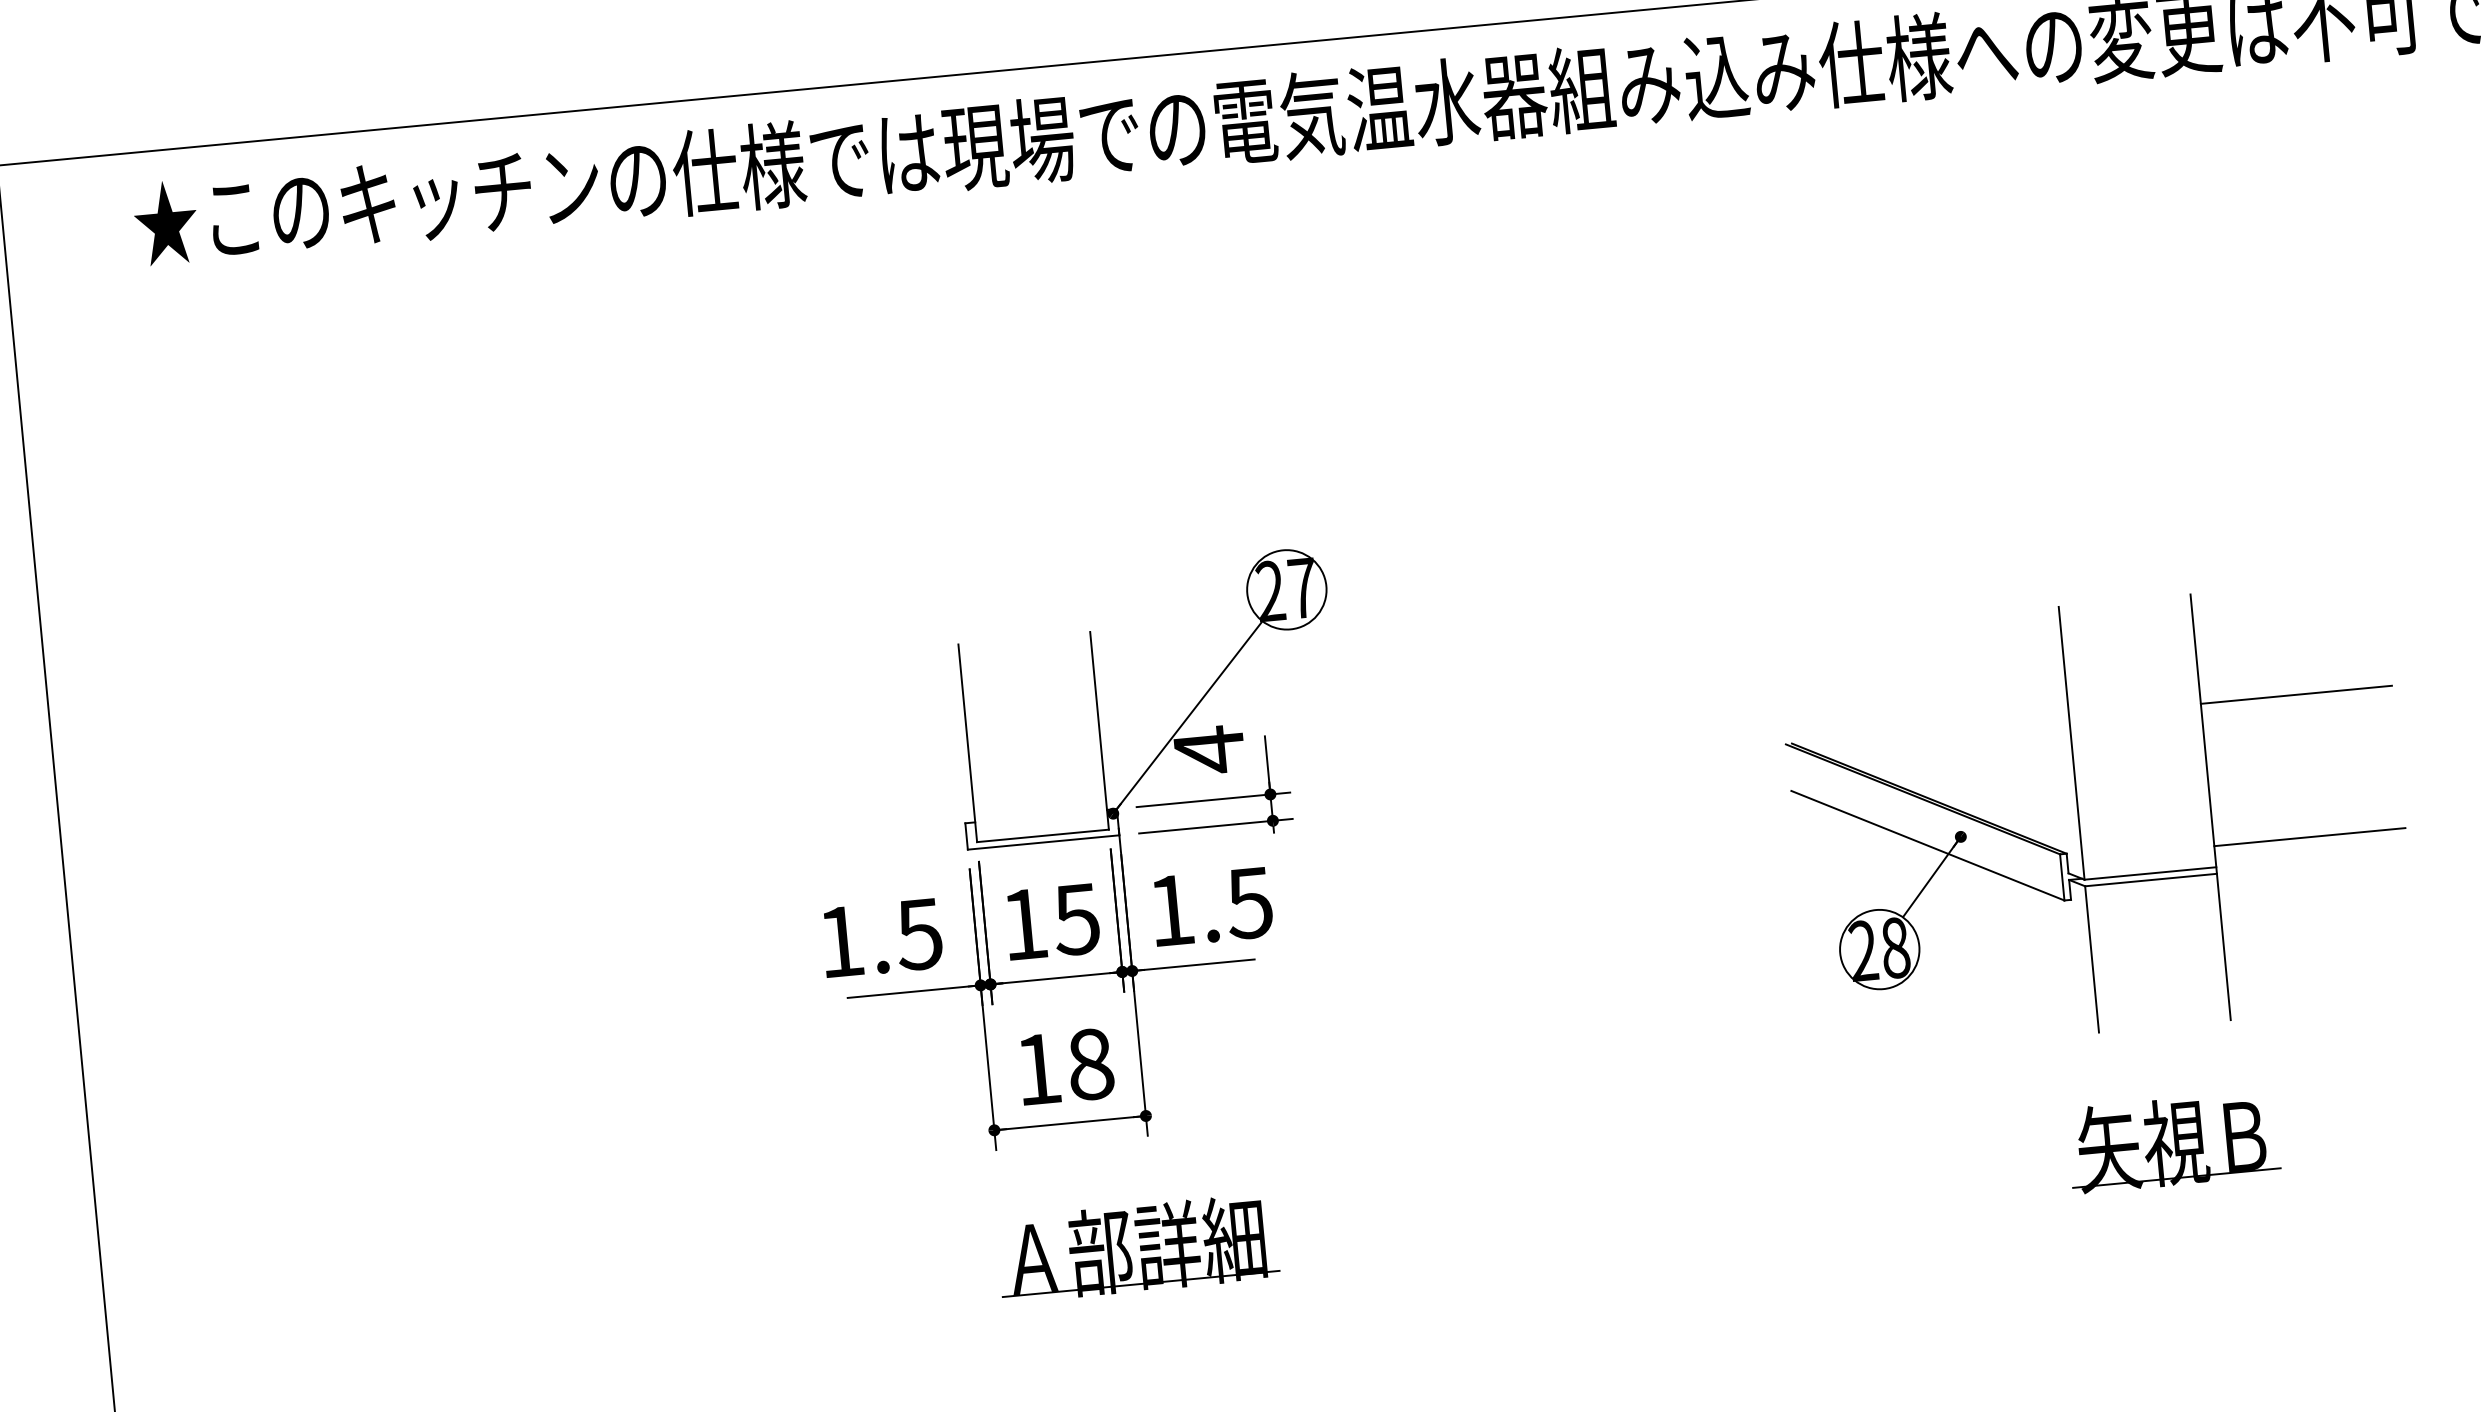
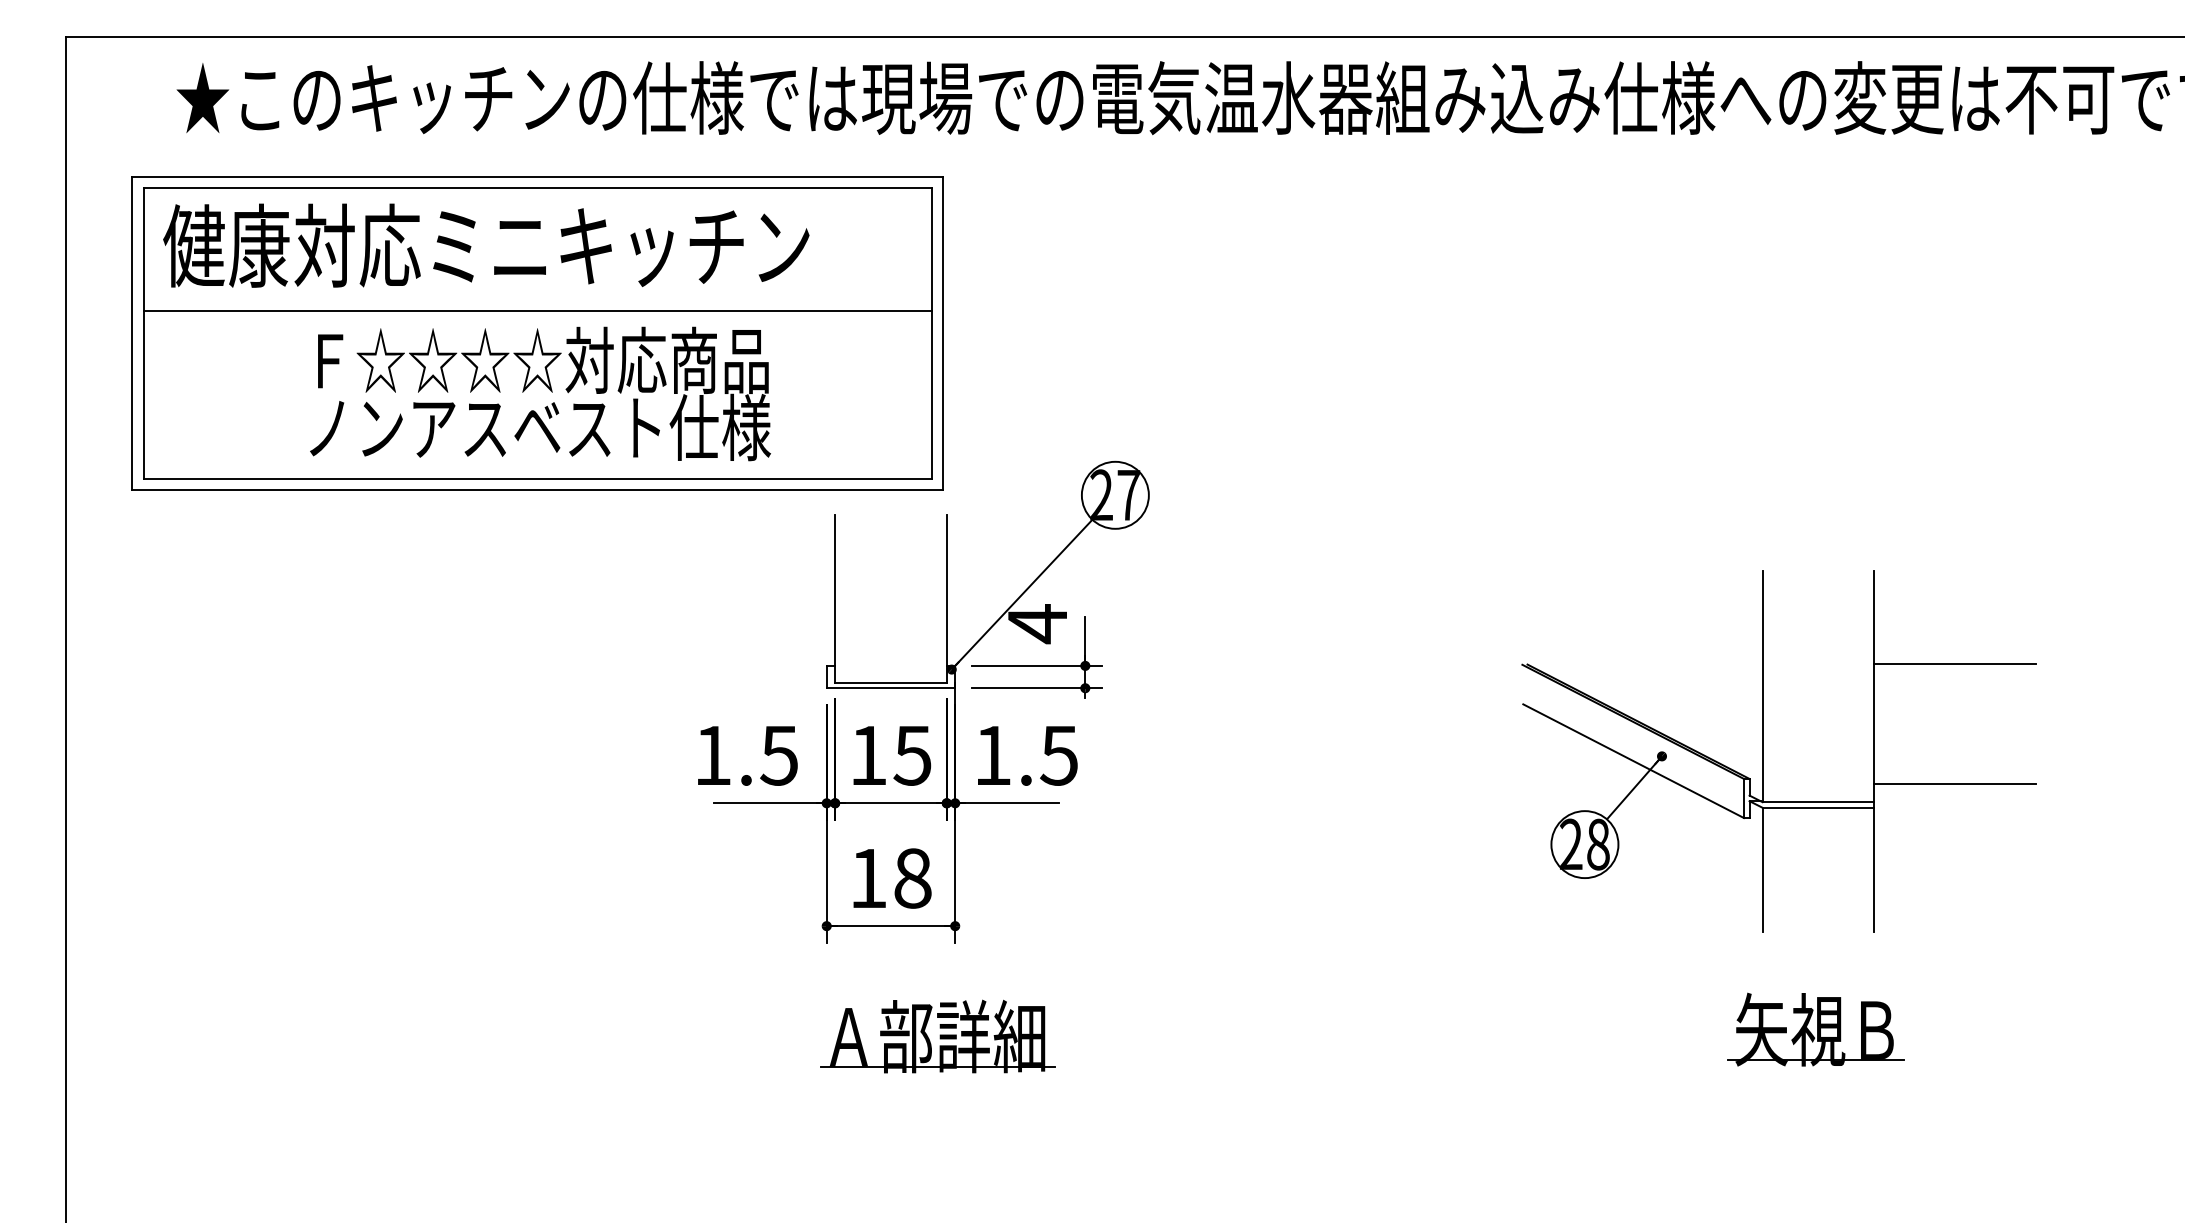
part: (587, 463) -> (537, 333), added

